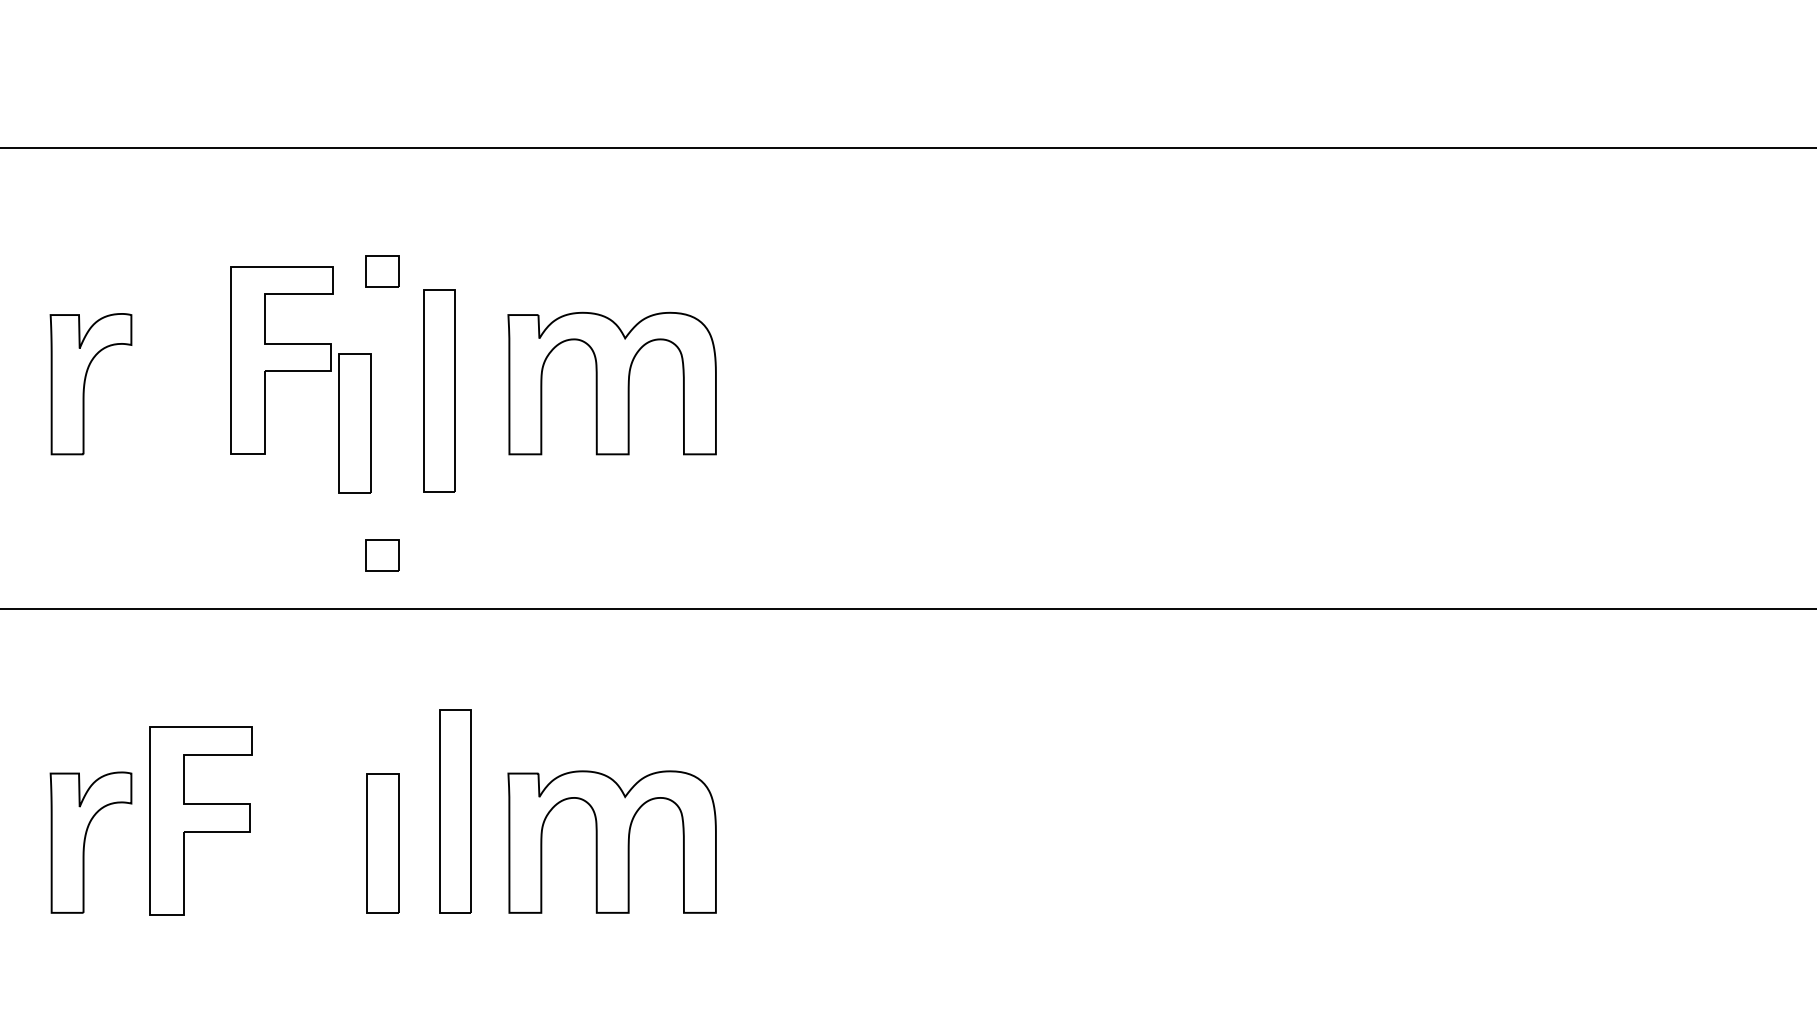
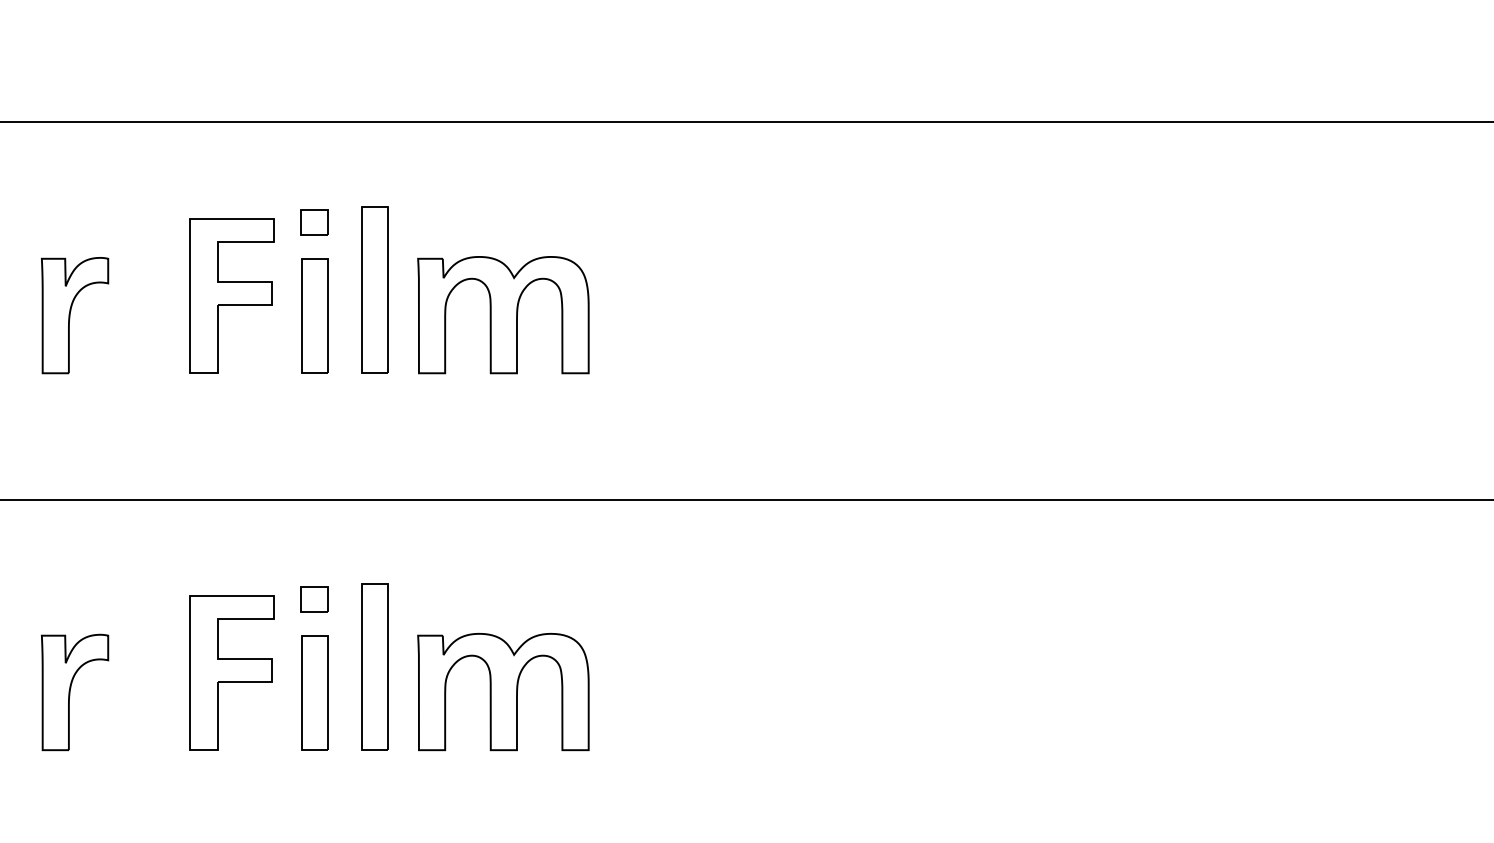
part: (439, 390) -> (374, 289), moved
part: (354, 423) -> (314, 315), moved
part: (382, 555) -> (314, 599), moved
part: (200, 820) -> (231, 672), moved

